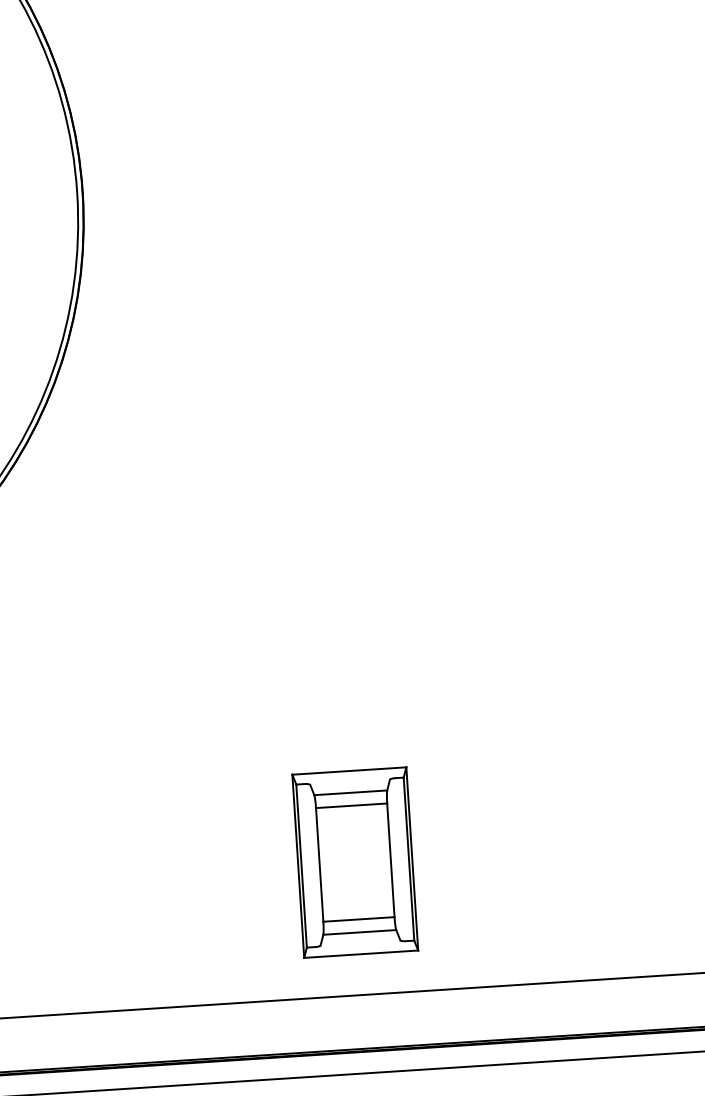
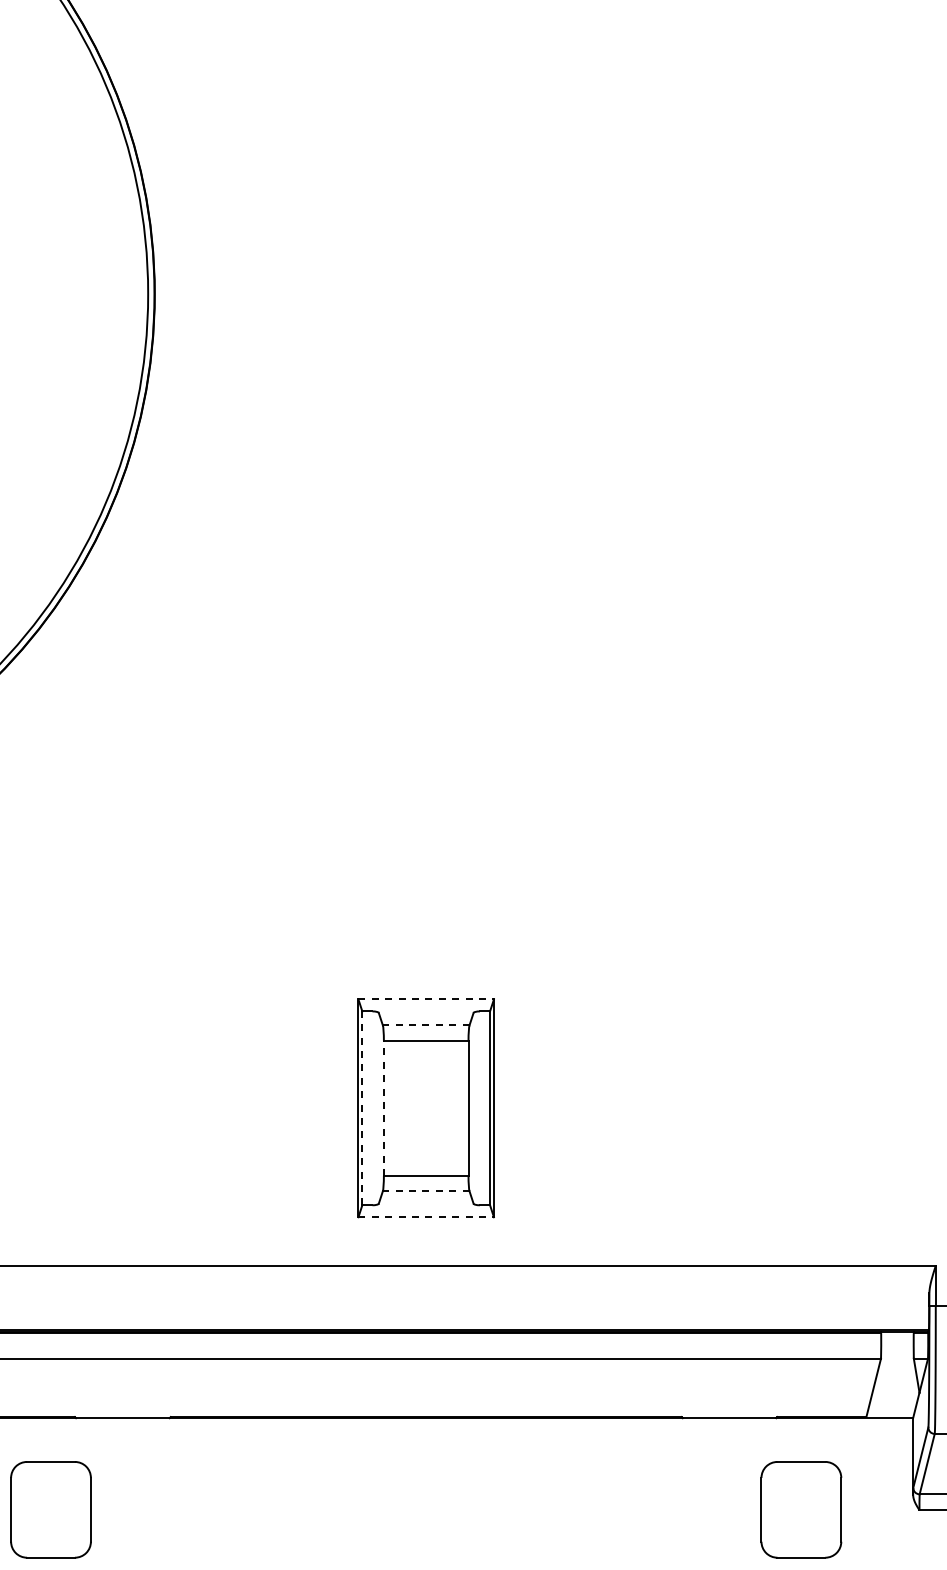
line: (349, 771) -> (426, 999), solid -> dashed
line: (350, 792) -> (425, 1025), solid -> dashed
line: (319, 865) -> (383, 1108), solid -> dashed
line: (301, 866) -> (362, 1108), solid -> dashed
line: (359, 932) -> (425, 1191), solid -> dashed
line: (361, 954) -> (426, 1217), solid -> dashed

